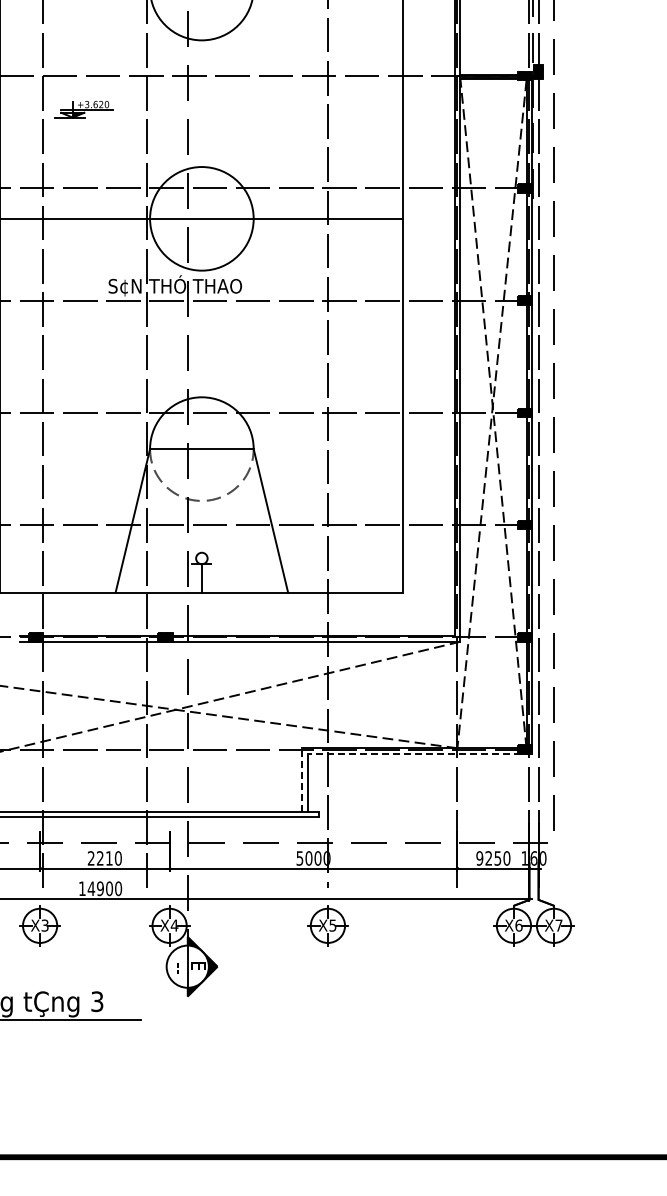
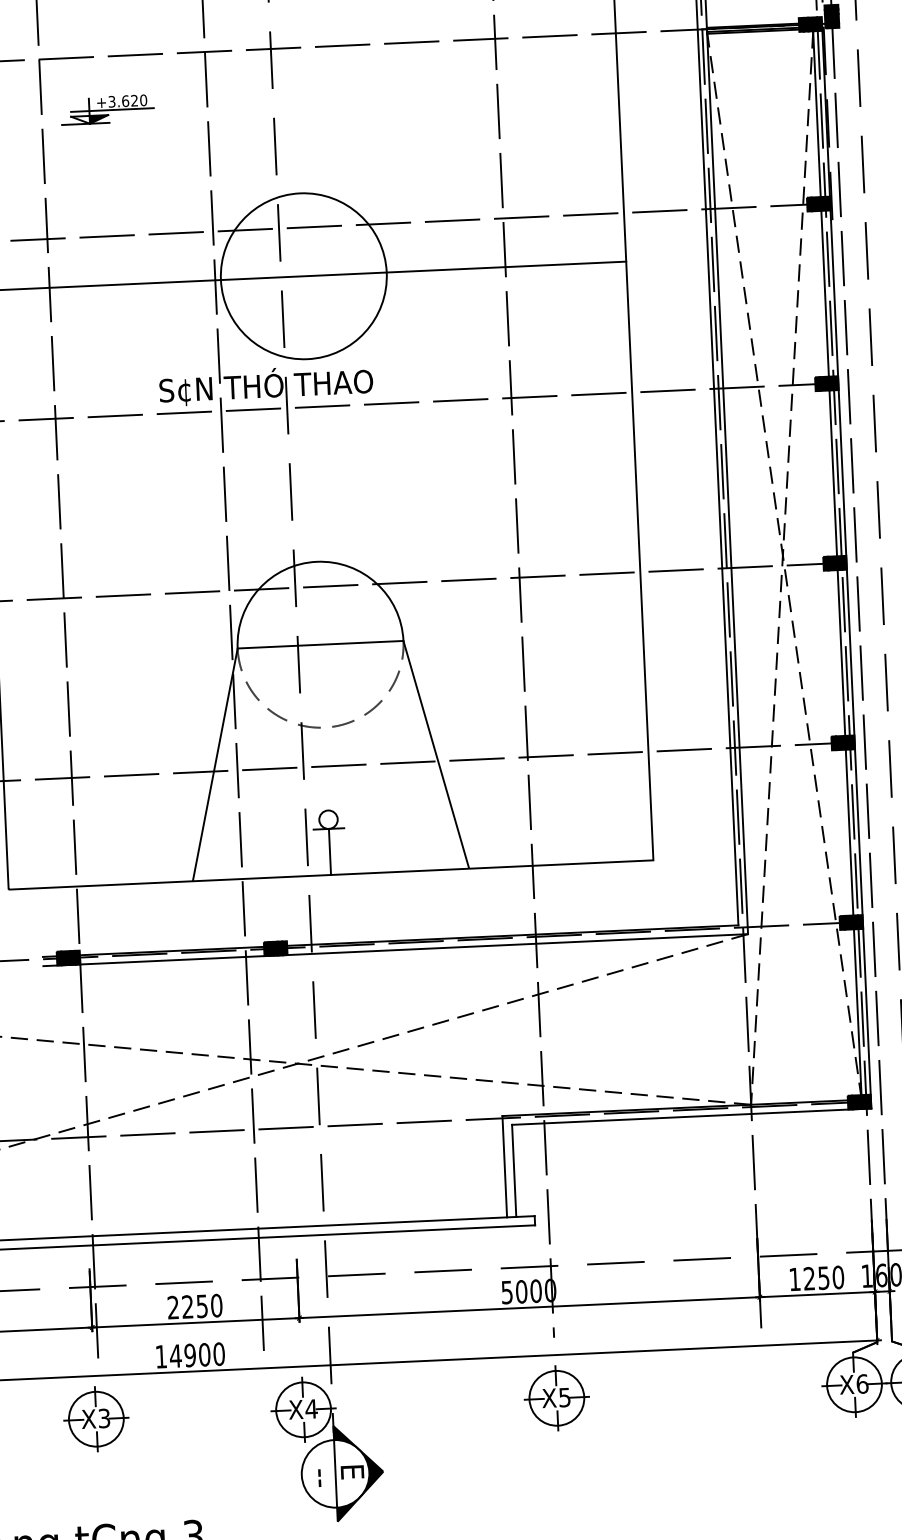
line: (419, 754) -> (690, 1117), dashed -> solid
line: (301, 779) -> (503, 1166), dashed -> solid
text: (109, 858) -> (202, 1306), 2210 -> 2250
text: (479, 858) -> (794, 1279), 9250 -> 1250

